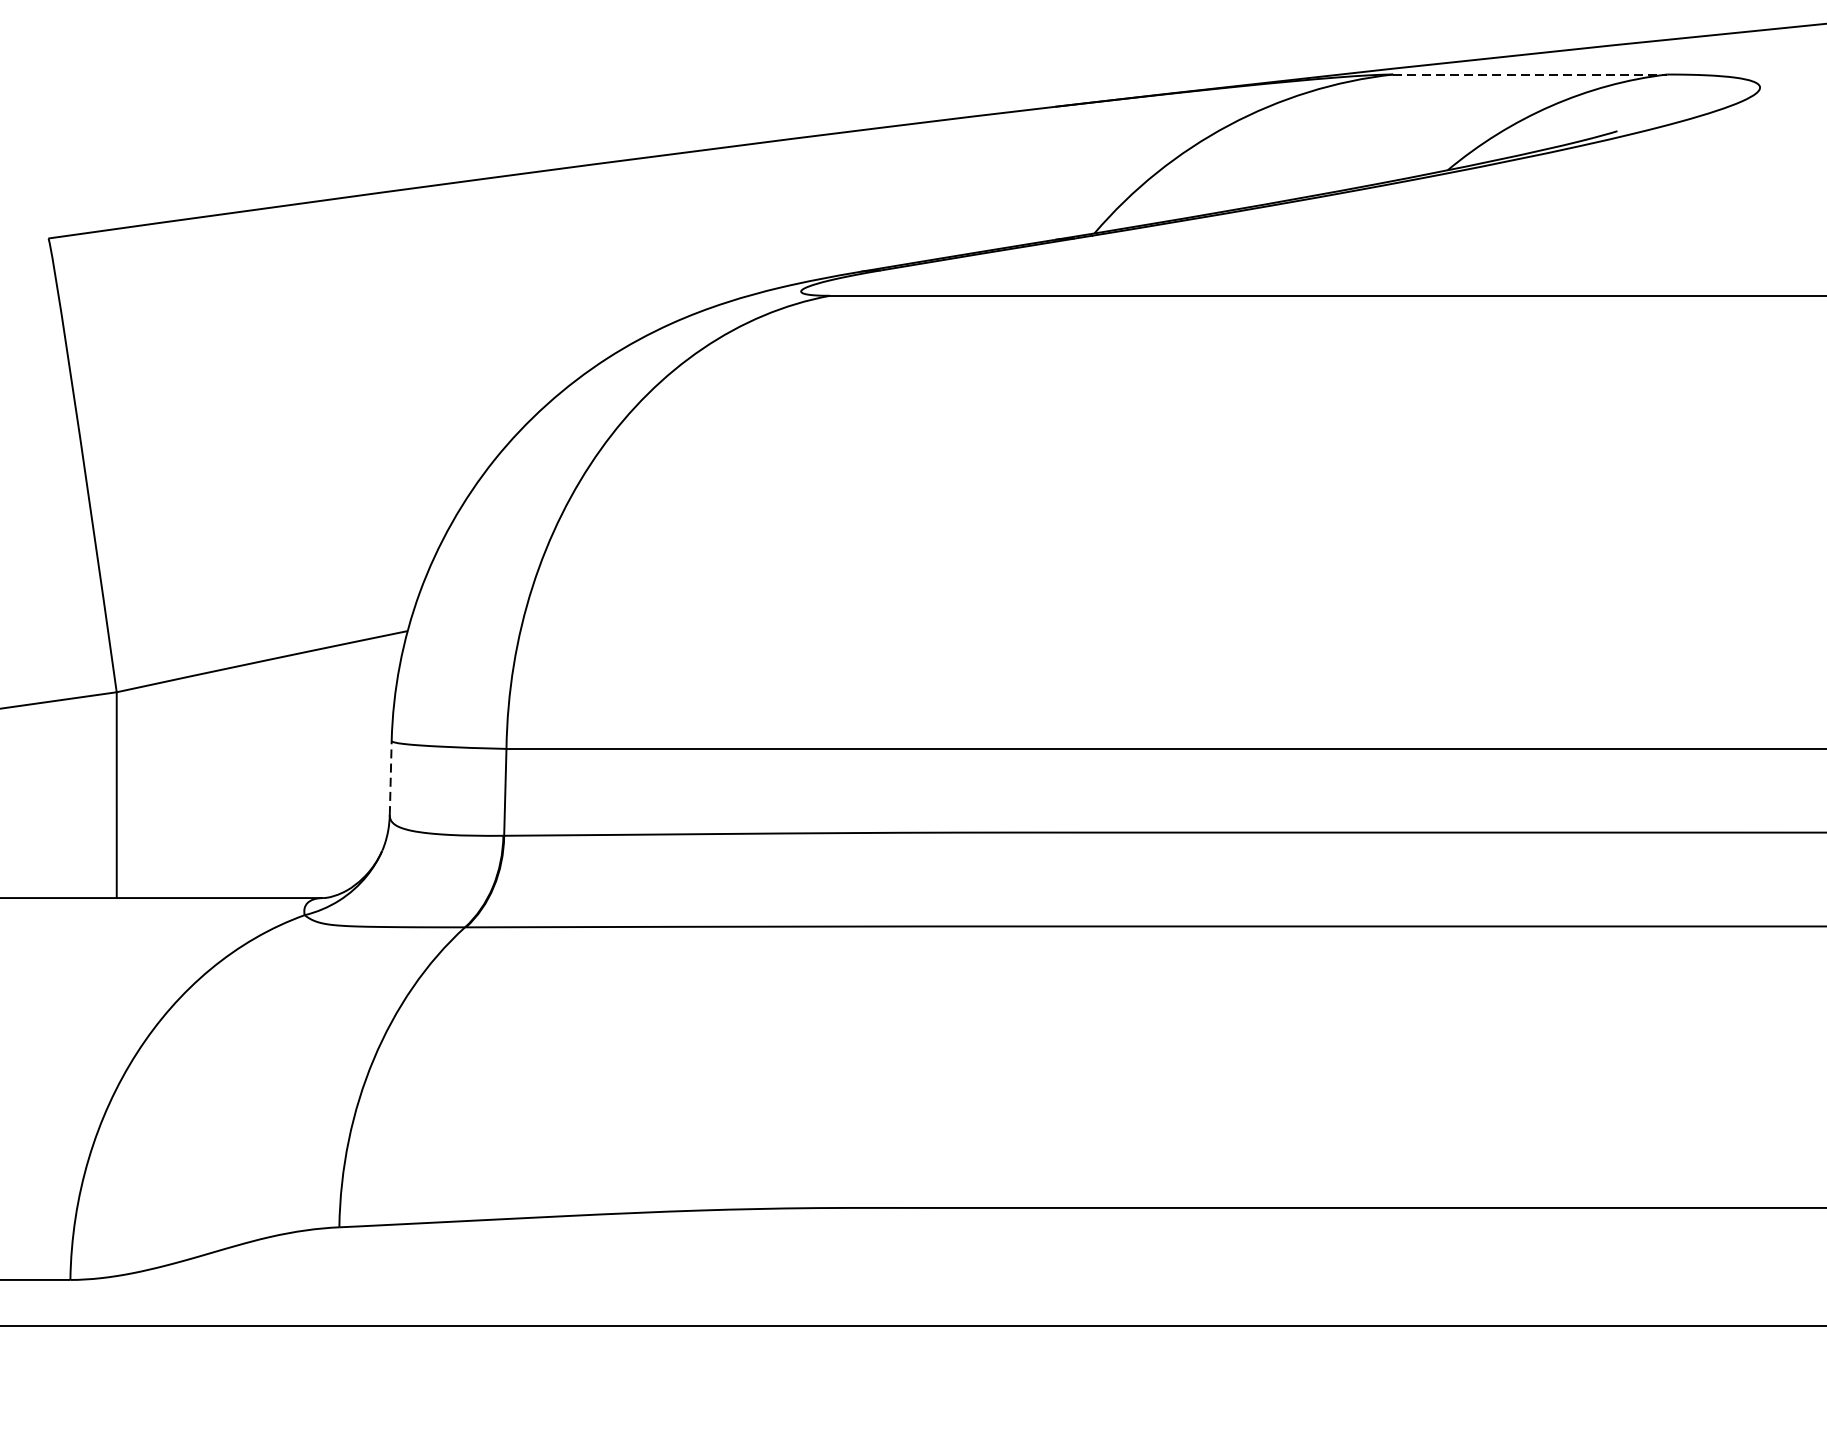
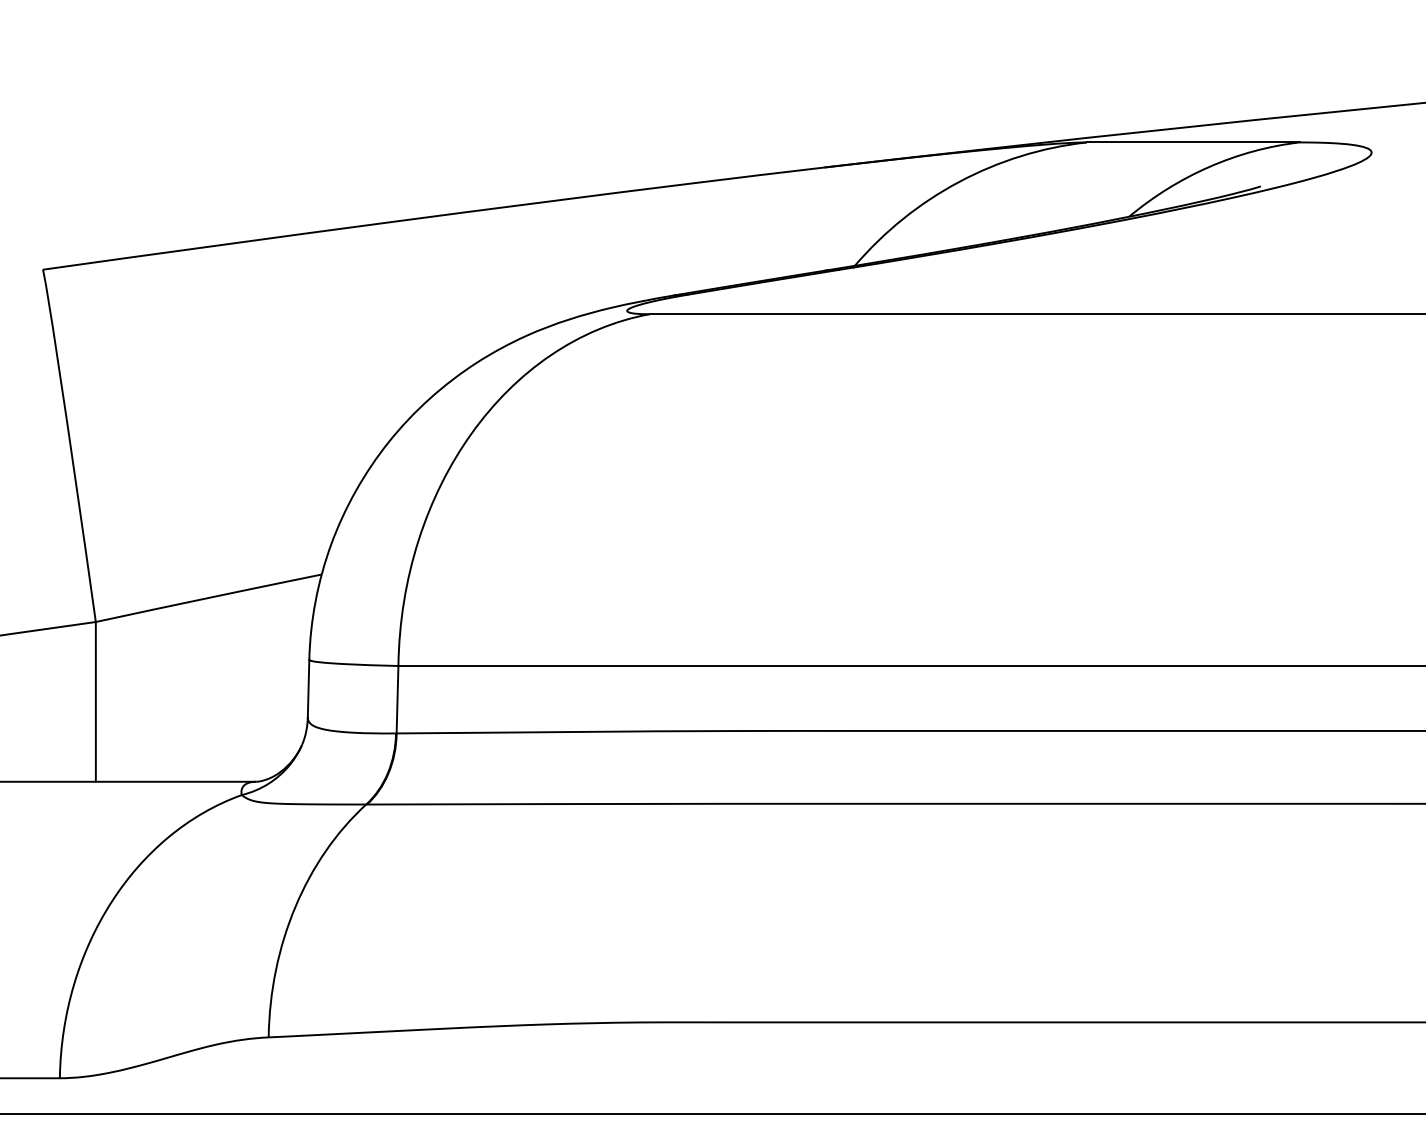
line: (1530, 74) -> (1193, 142), dashed -> solid
line: (390, 777) -> (308, 688), dashed -> solid

